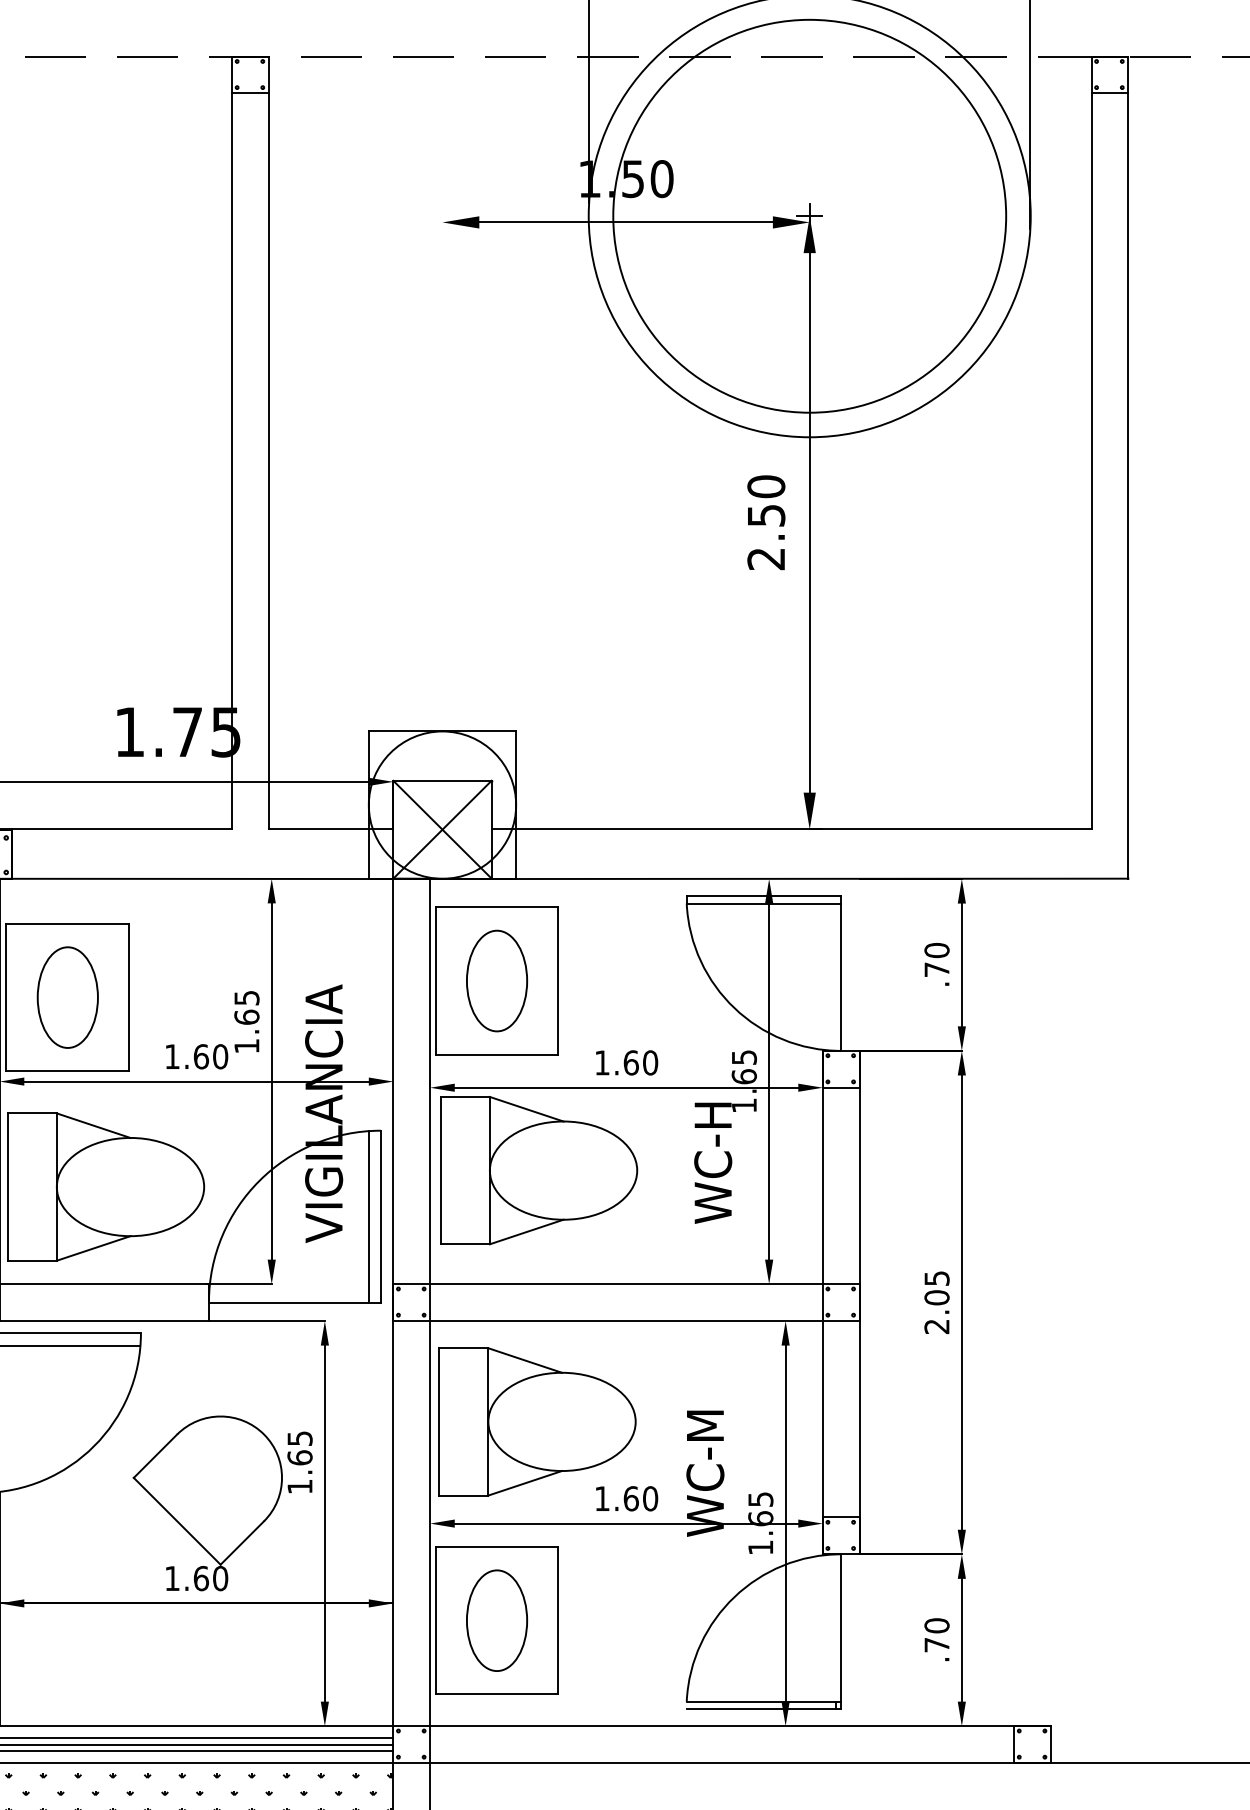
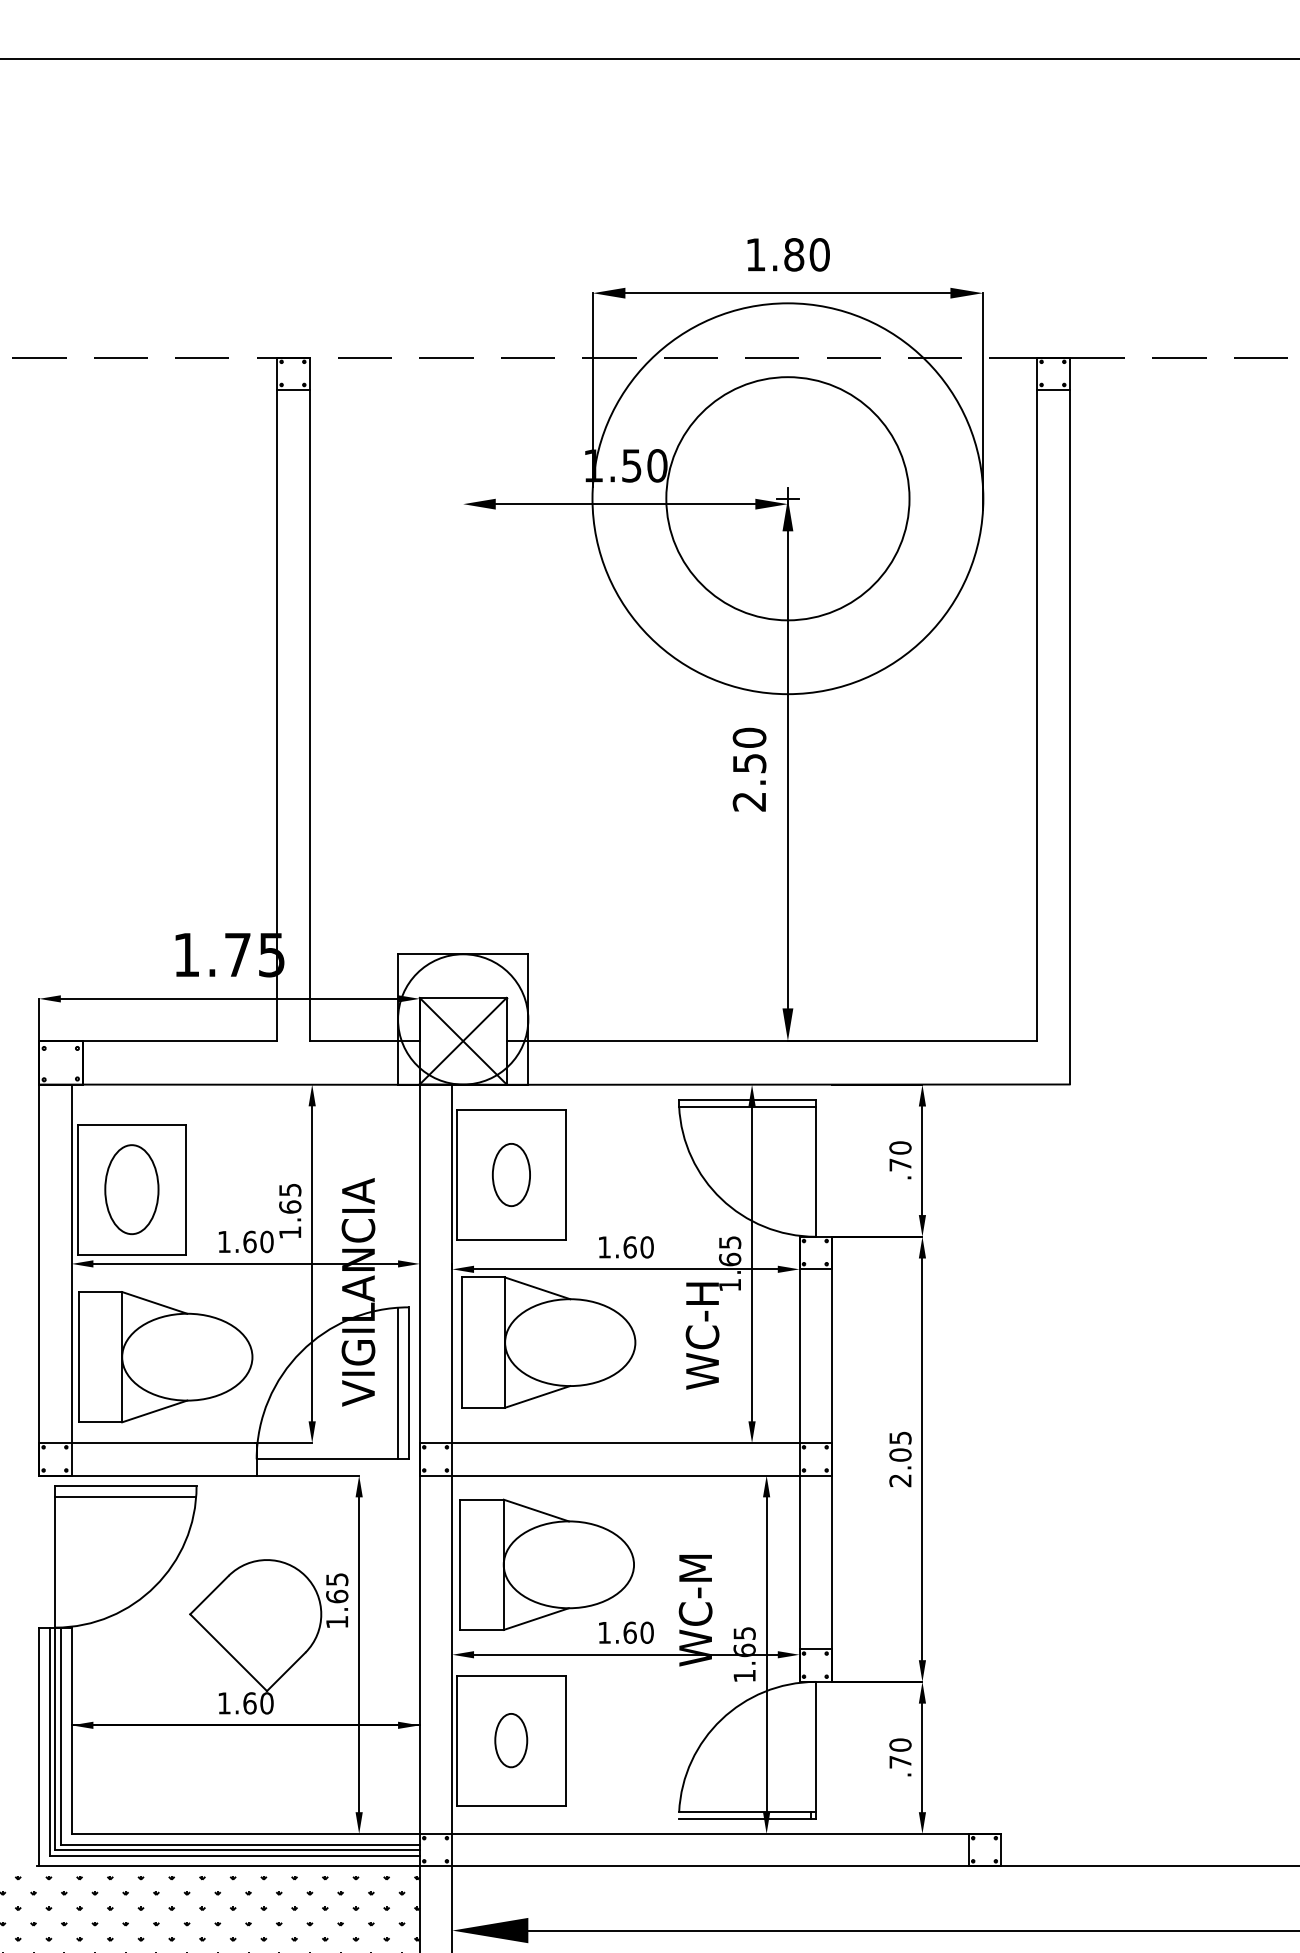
circle: (809, 215) -> (787, 498), size x0.7
part: (497, 980) -> (511, 1174), size x0.7
part: (495, 1620) -> (510, 1740), size x0.6

